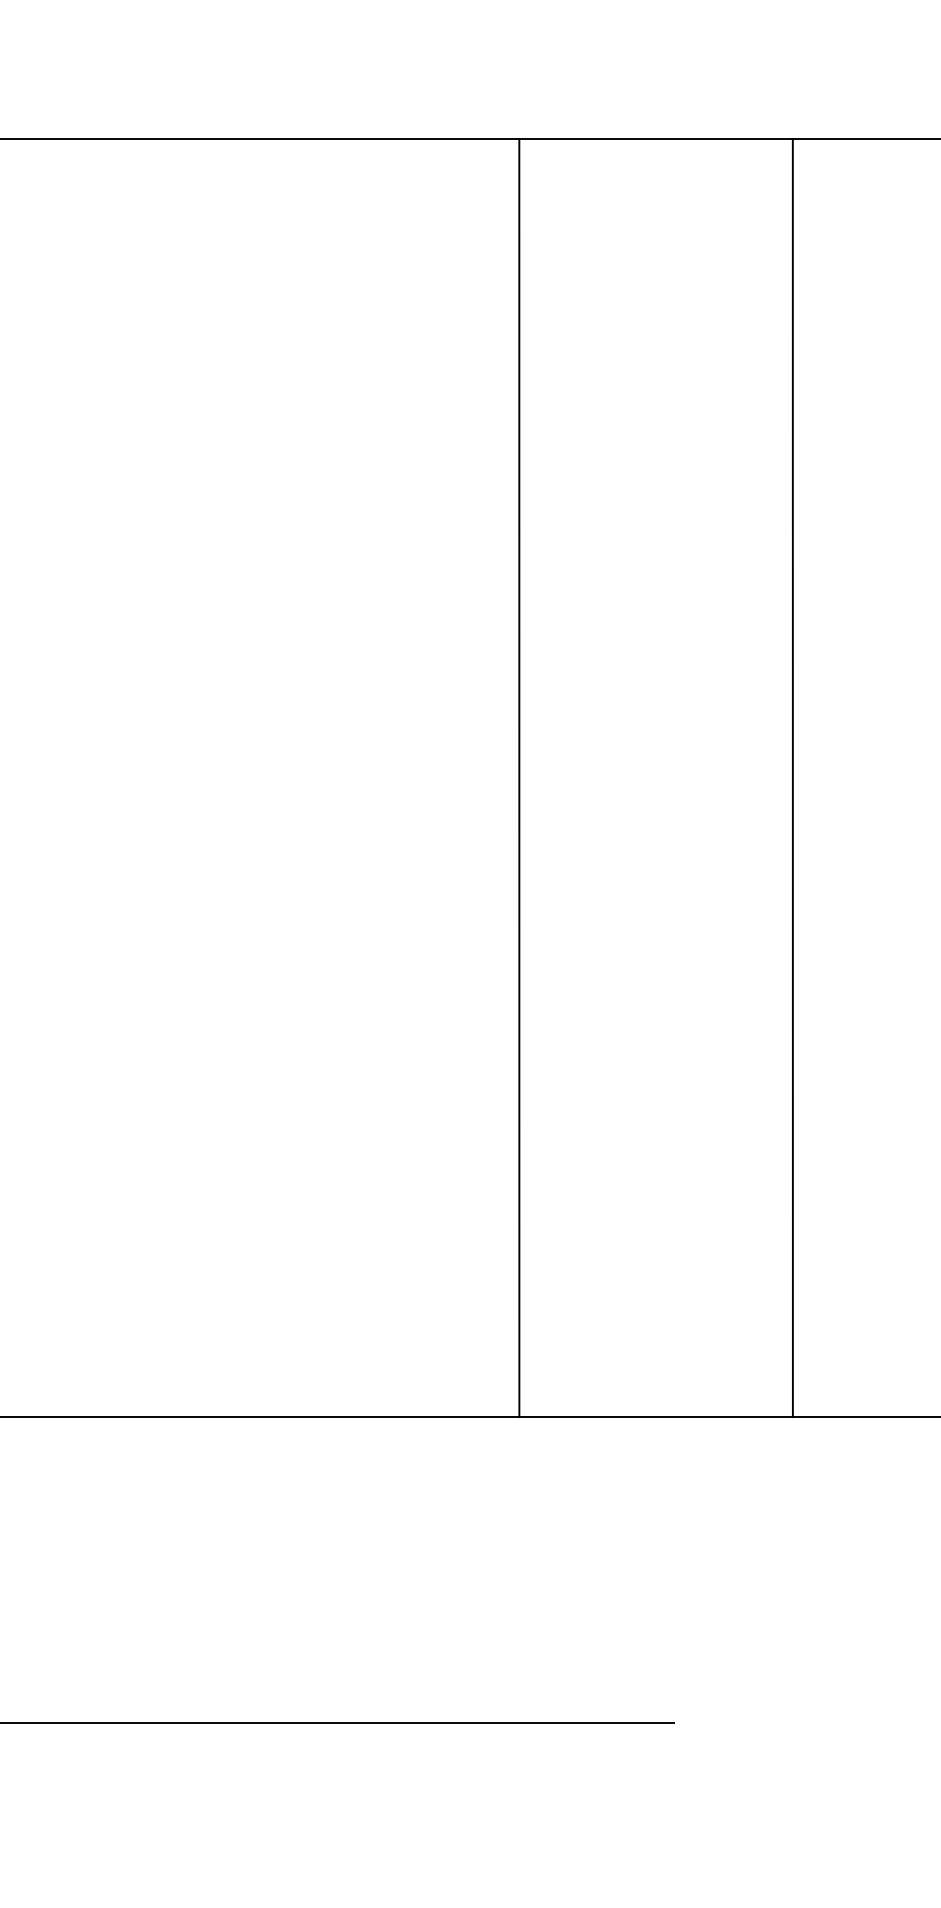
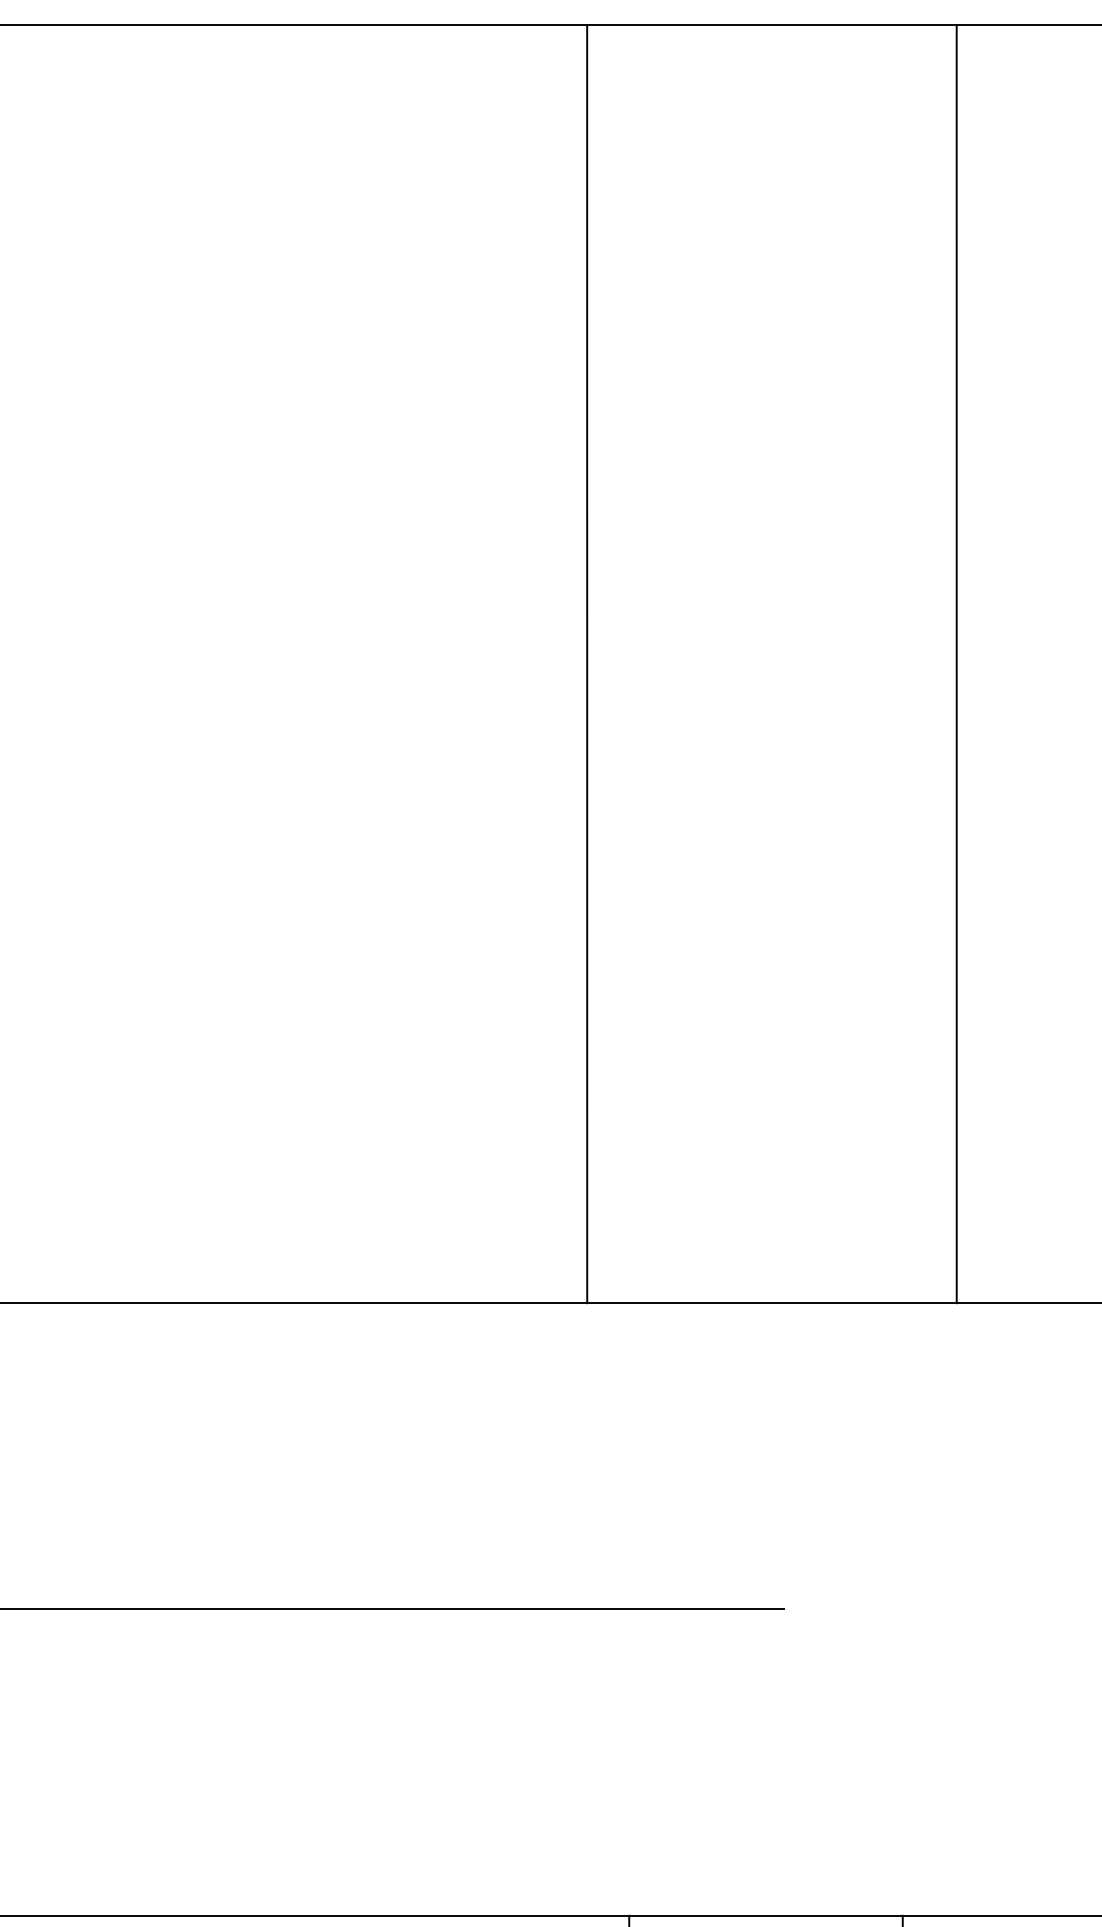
line: (519, 778) -> (587, 664), moved
line: (792, 778) -> (956, 664), moved

